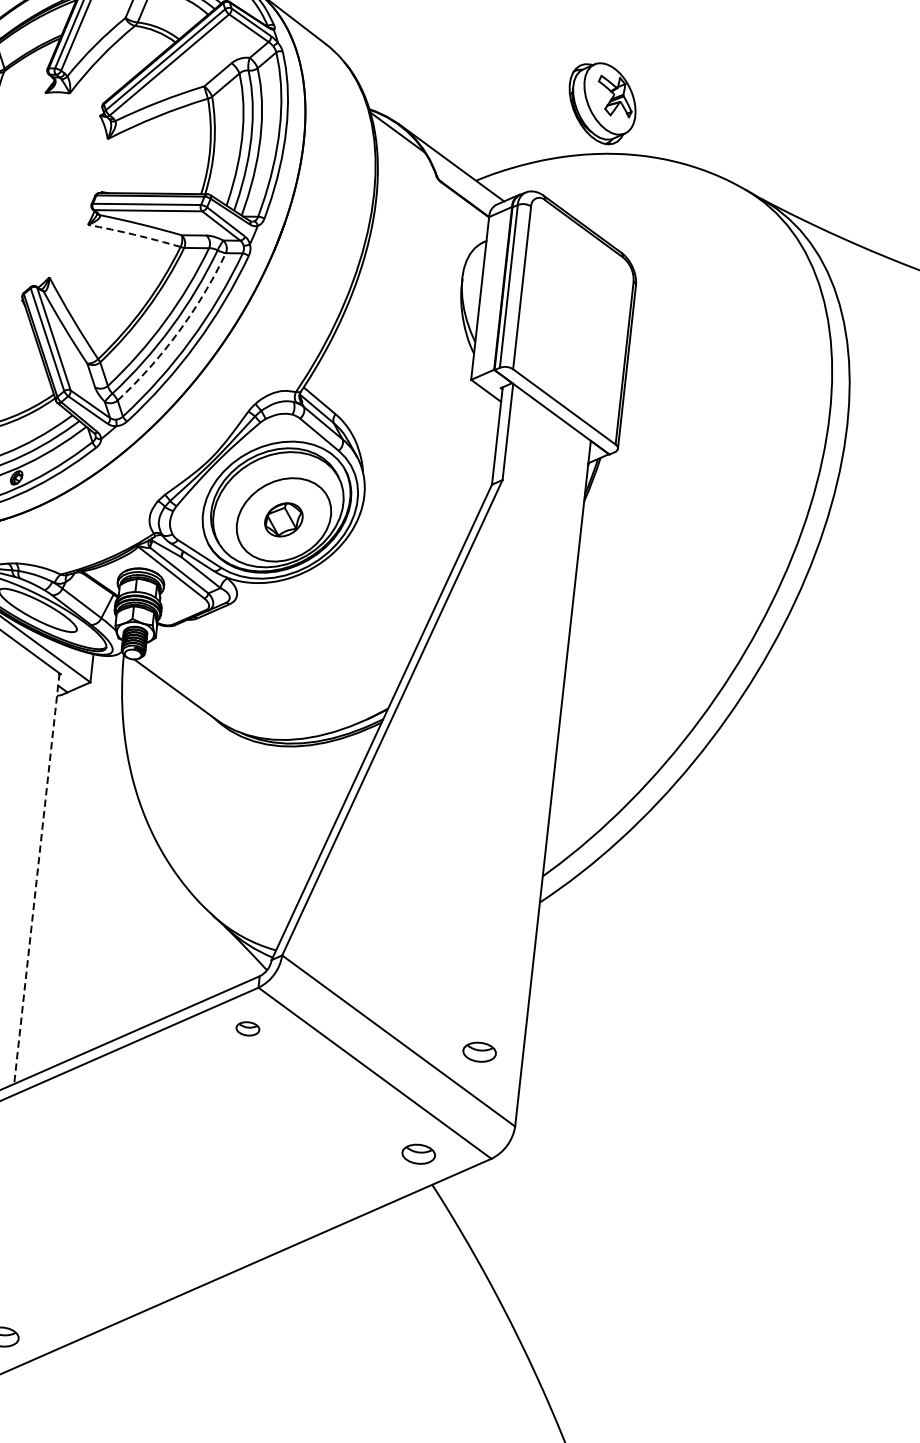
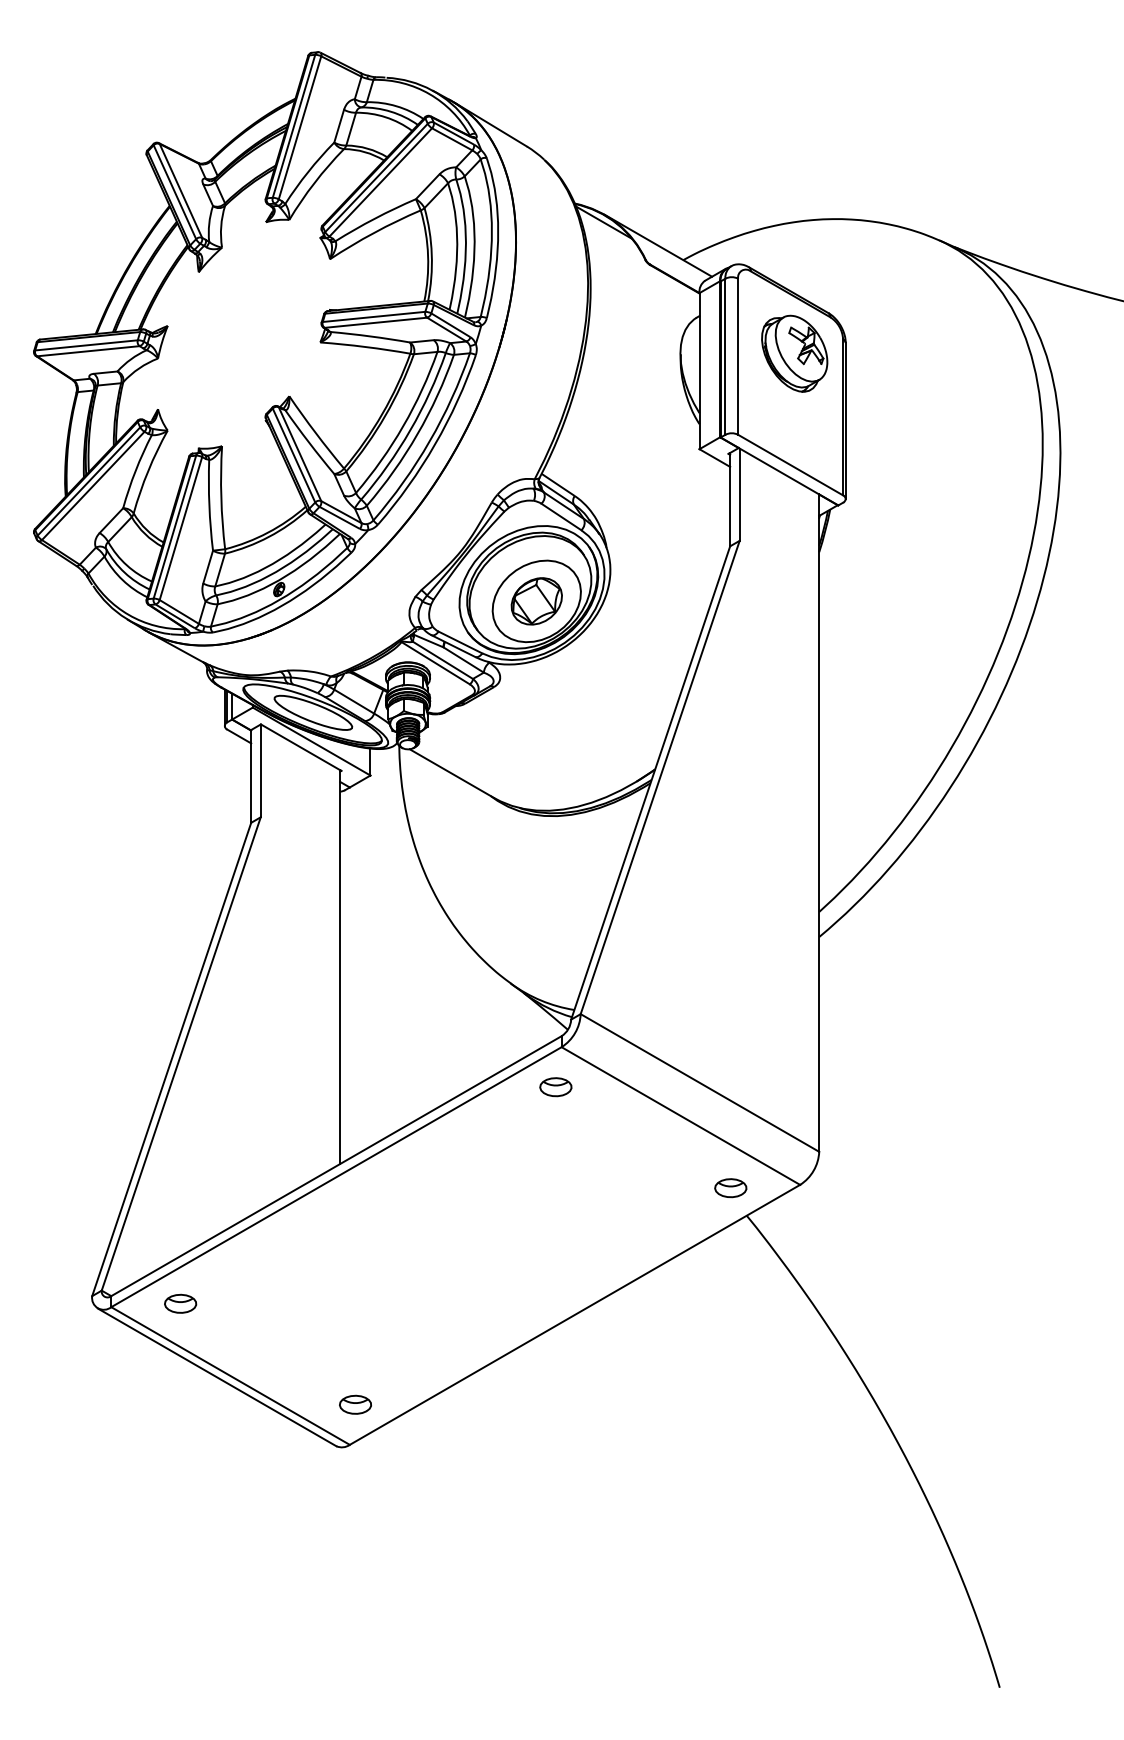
part: (602, 103) -> (794, 353), moved
arc: (134, 234) -> (365, 346), dashed -> solid
arc: (178, 332) -> (417, 434), dashed -> solid
part: (283, 519) -> (536, 601), size x1.43
line: (37, 879) -> (340, 967), dashed -> solid
part: (247, 1029) -> (555, 1087), size x1.43
part: (479, 1052) -> (777, 1085), removed

